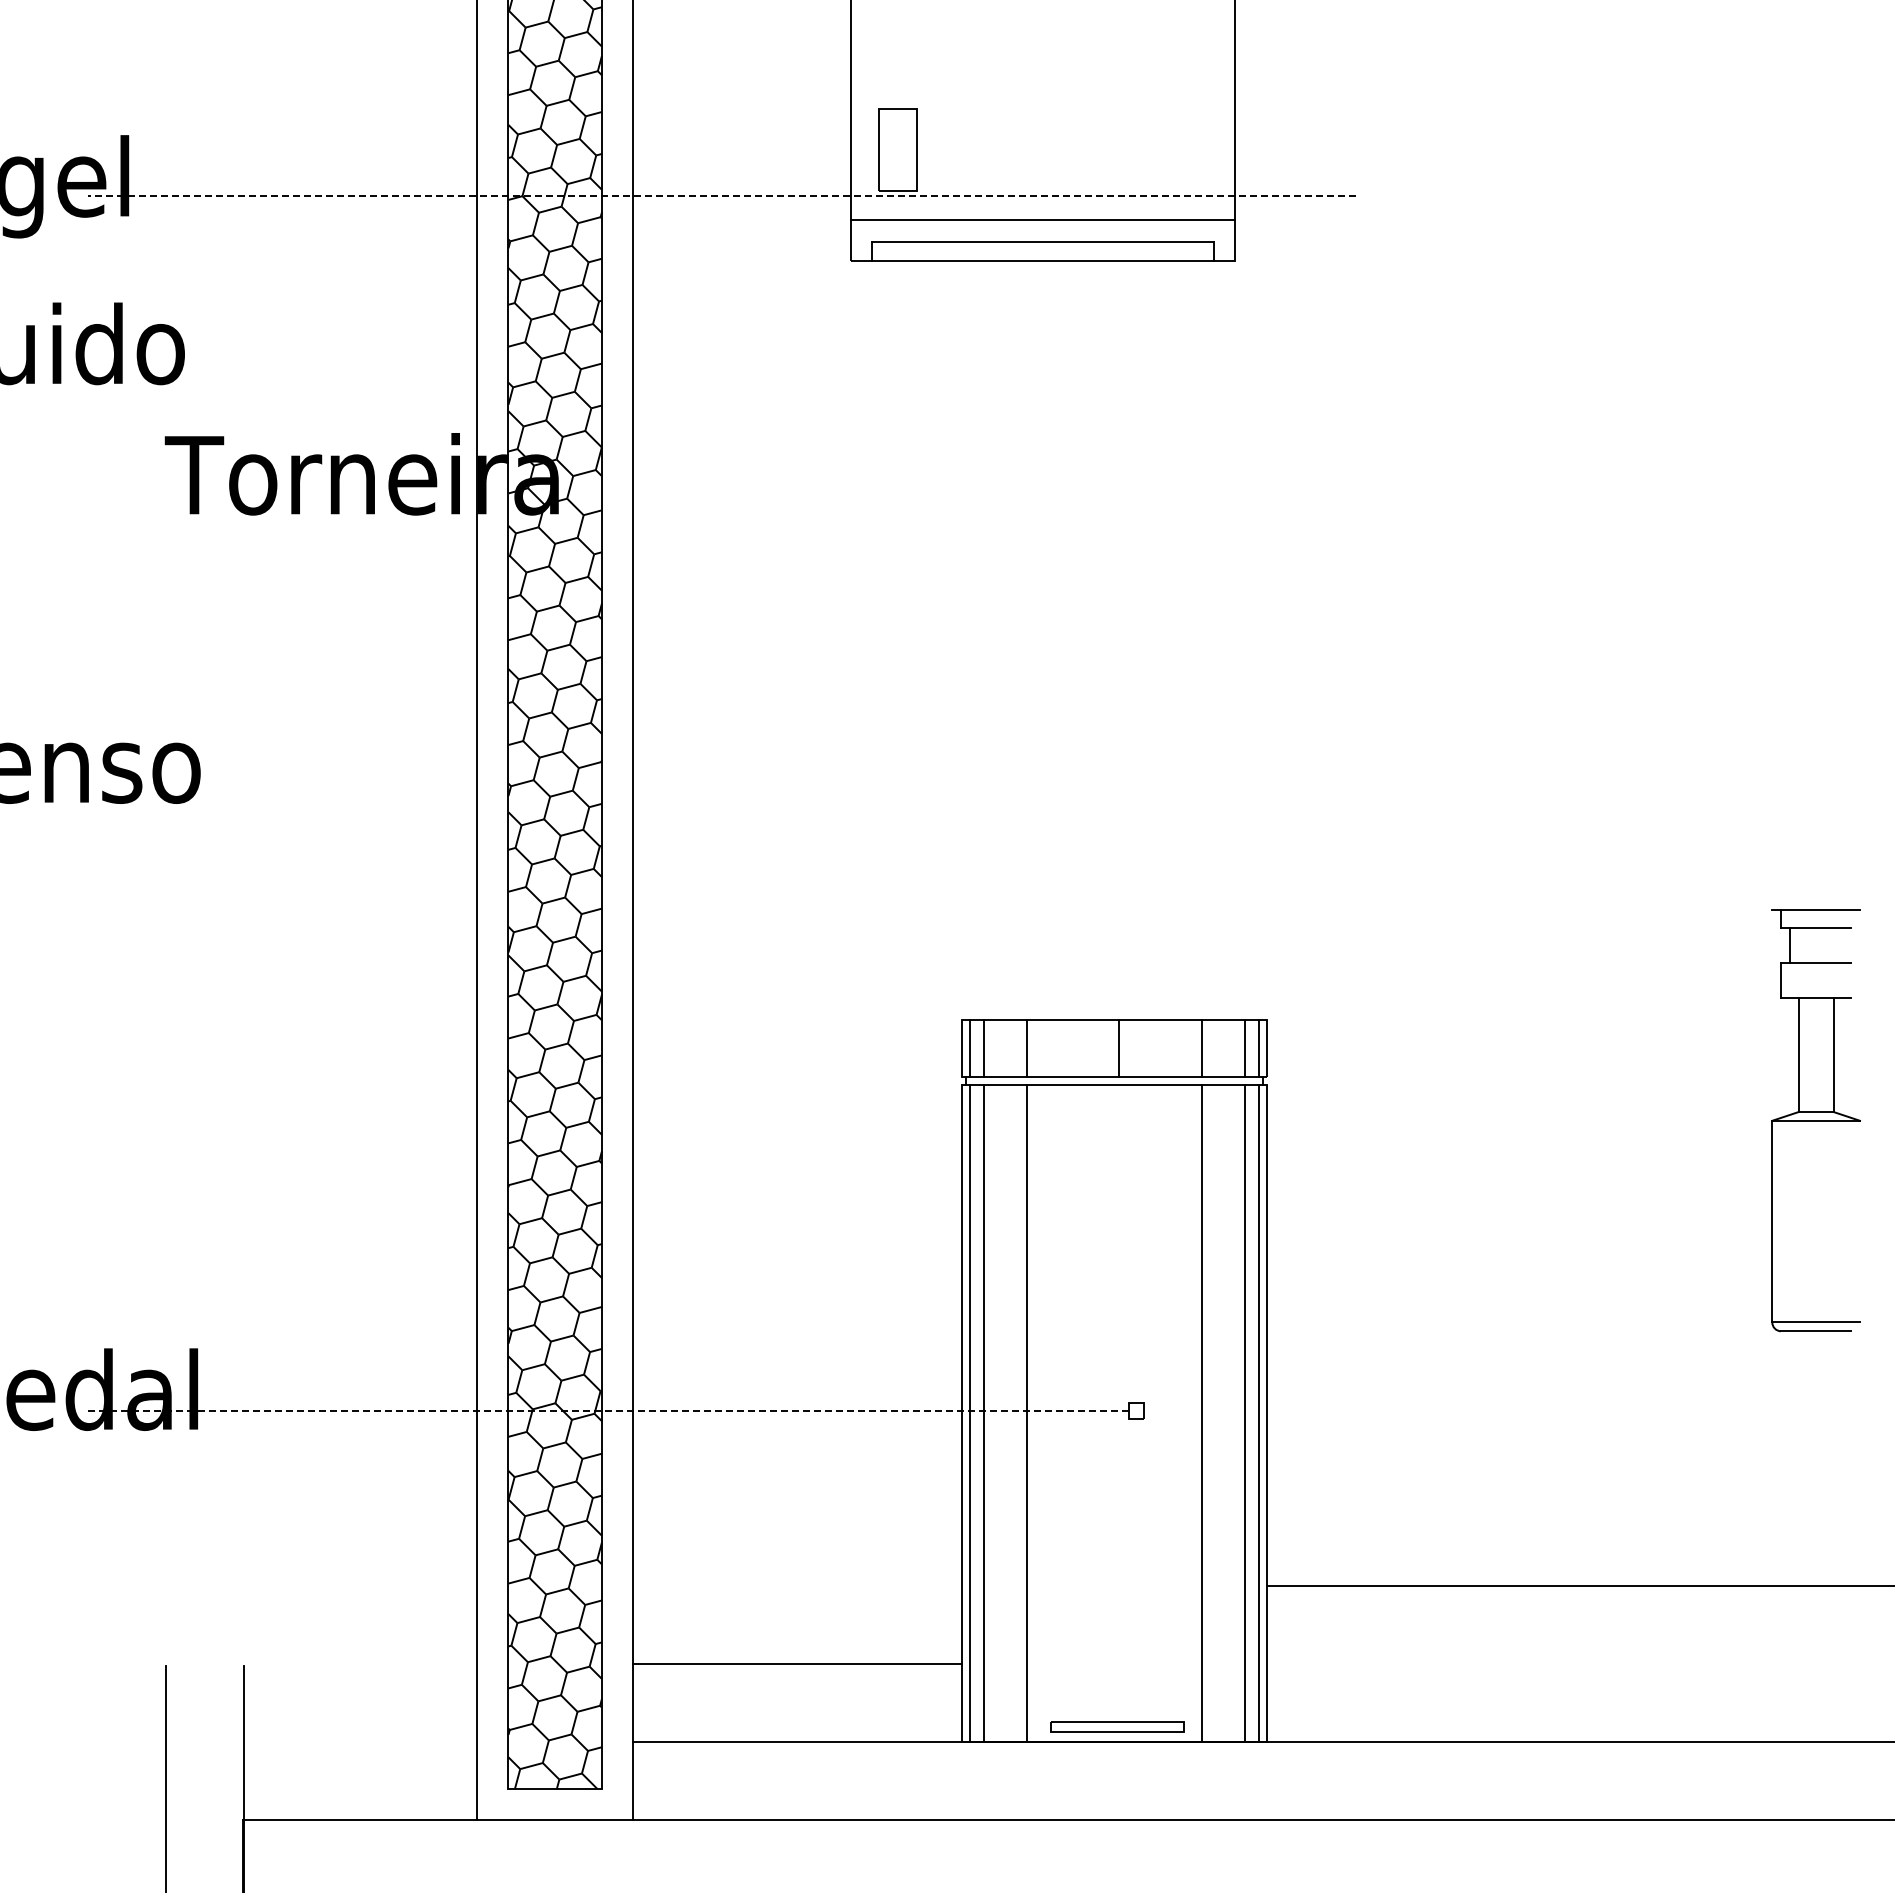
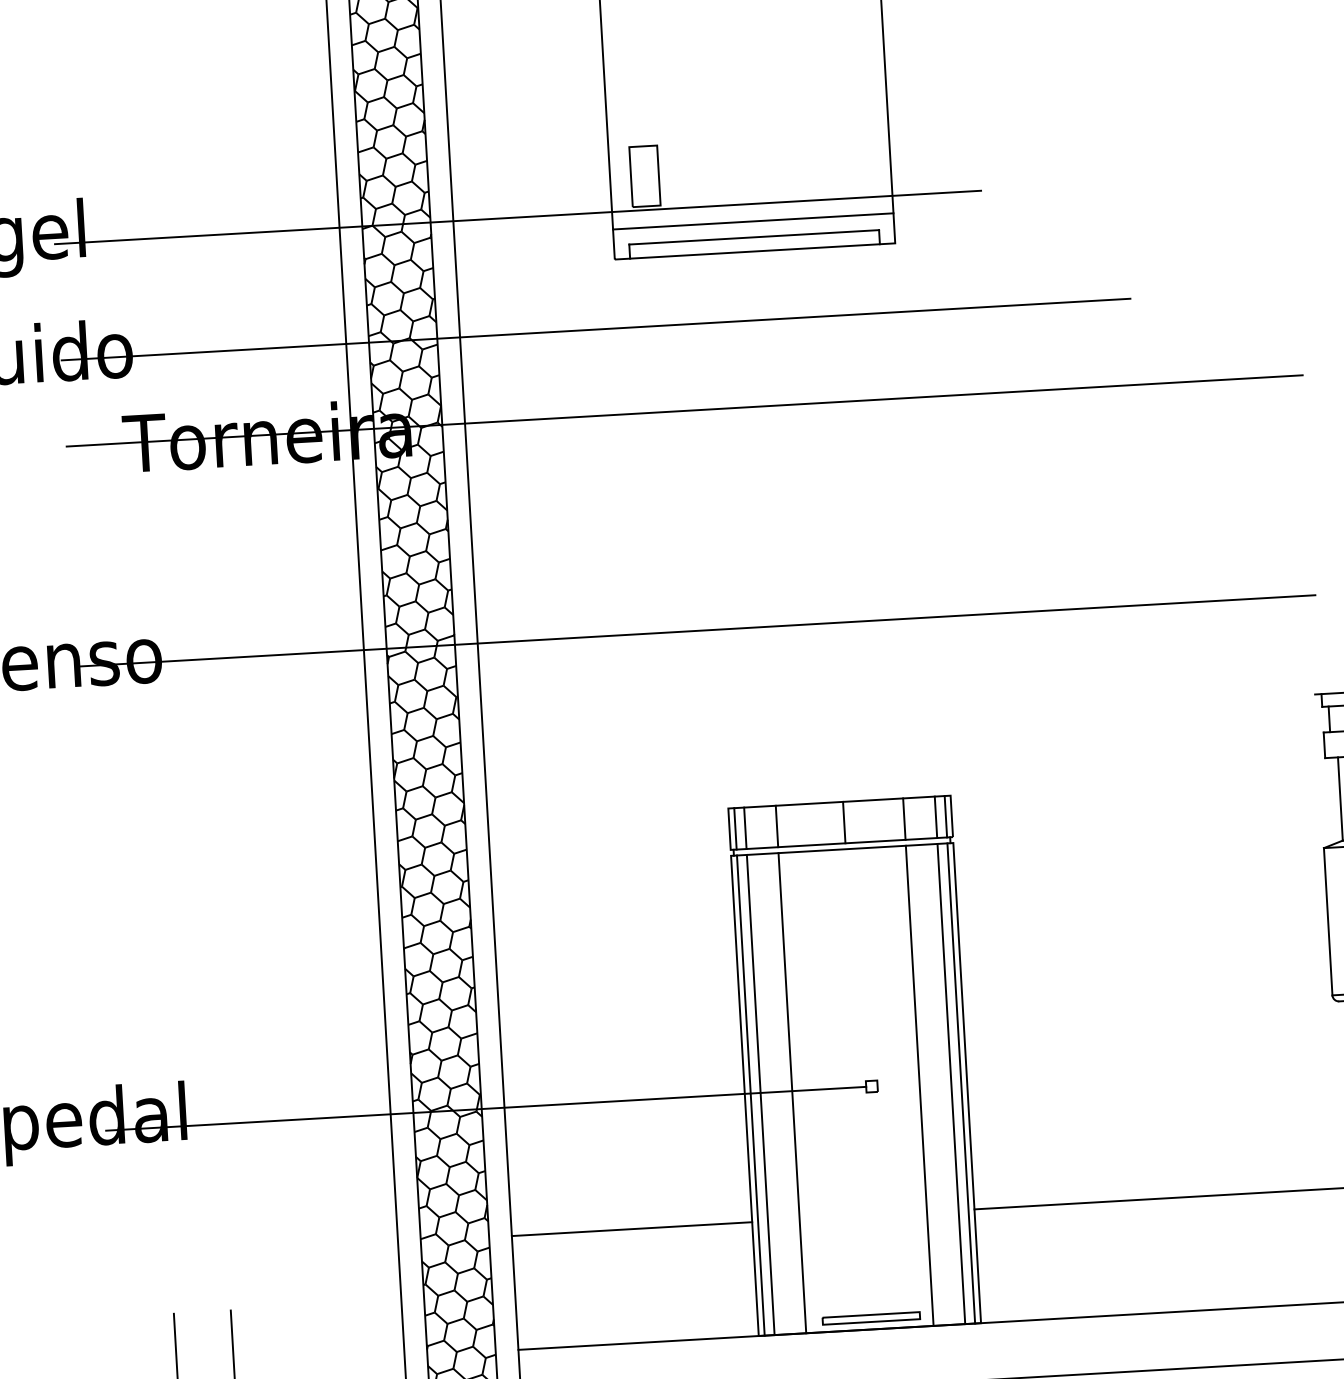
line: (721, 196) -> (517, 217), dashed -> solid
line: (819, 355) -> (596, 329), added
line: (933, 473) -> (684, 410), added
line: (933, 774) -> (696, 630), added
line: (608, 1410) -> (486, 1108), dashed -> solid
line: (797, 1664) -> (631, 1229), moved

